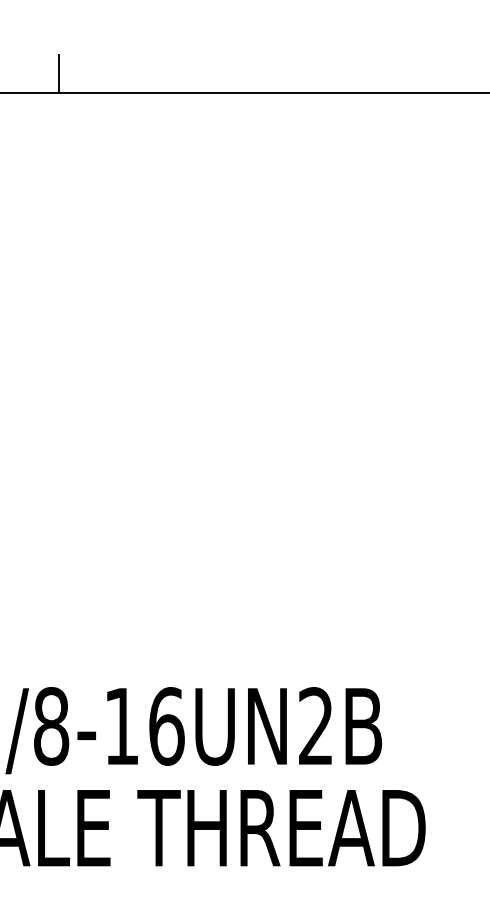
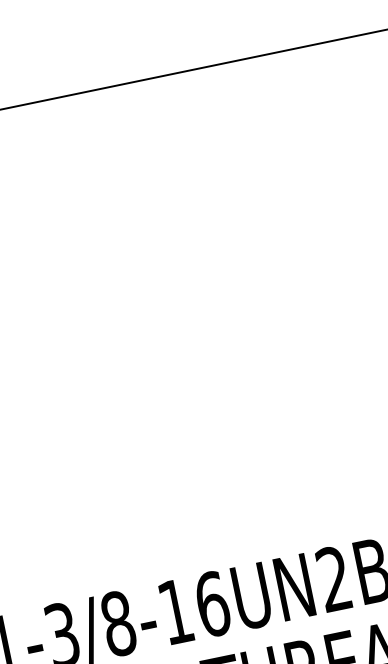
line: (59, 73) -> (14, 89), removed

